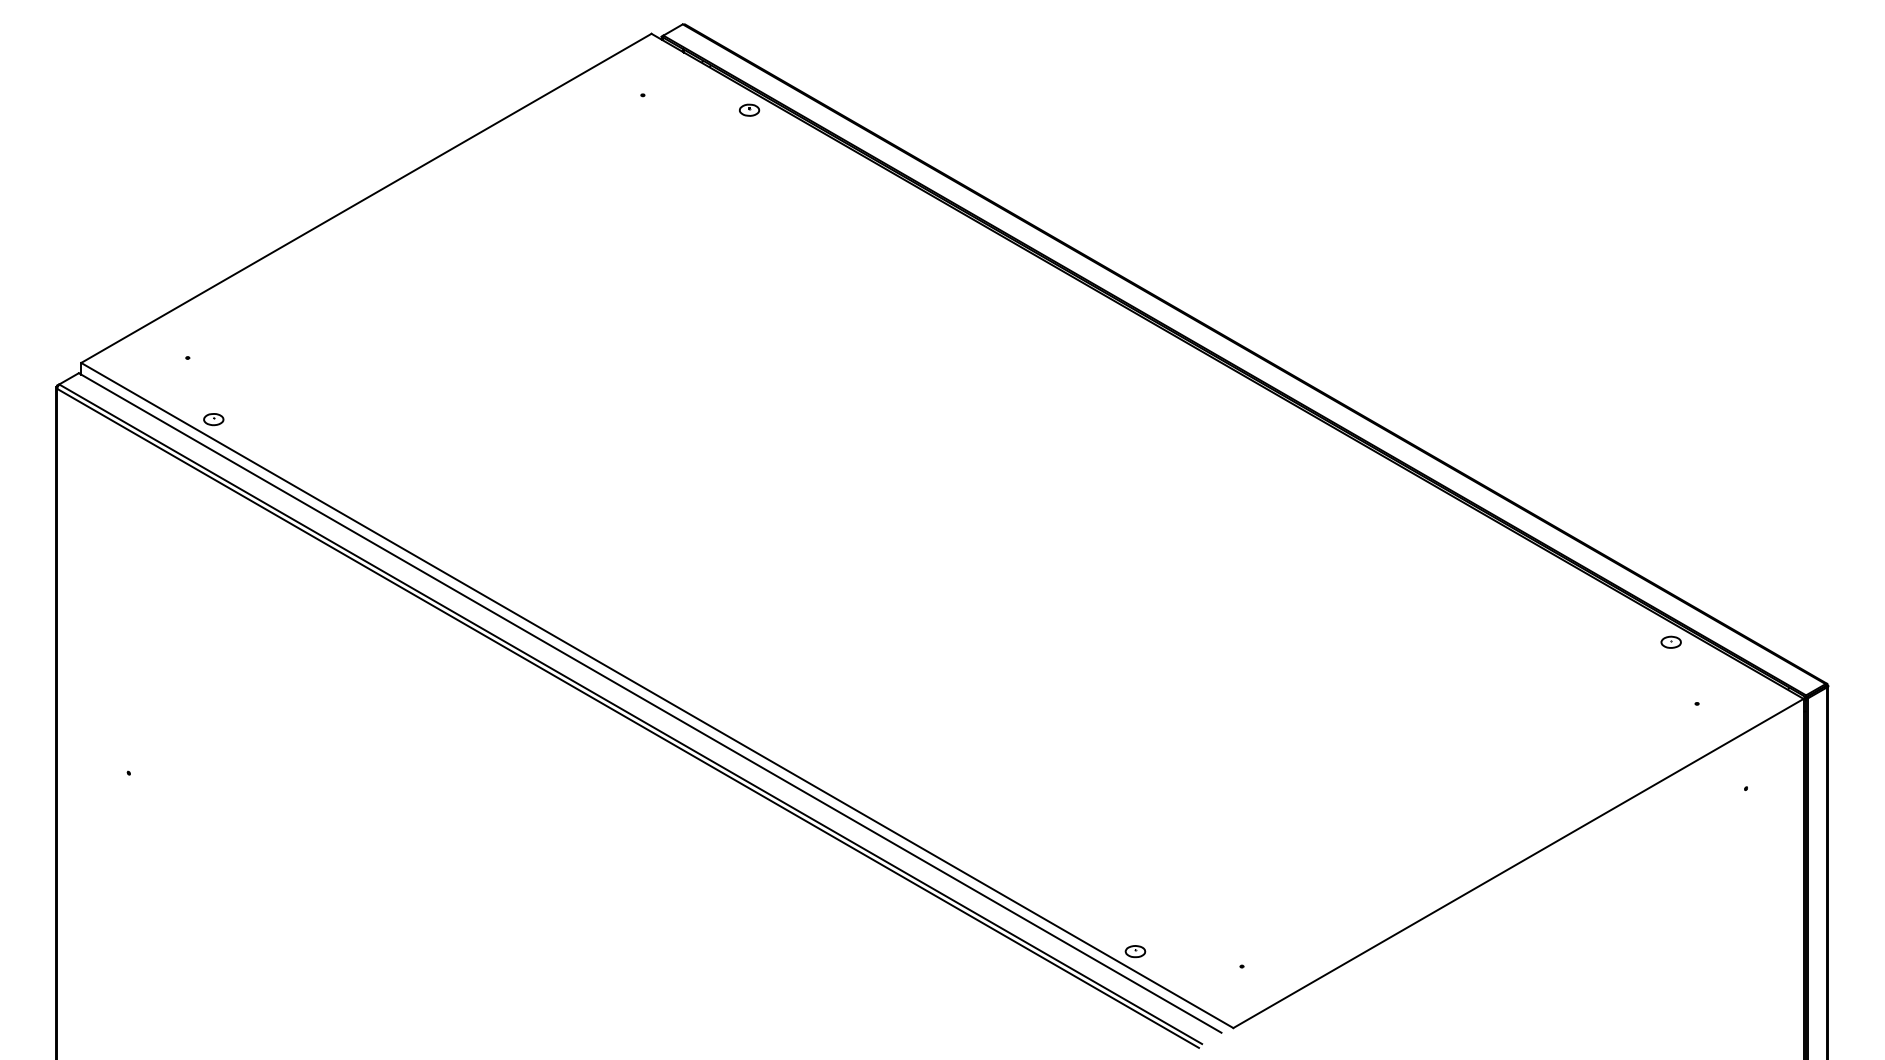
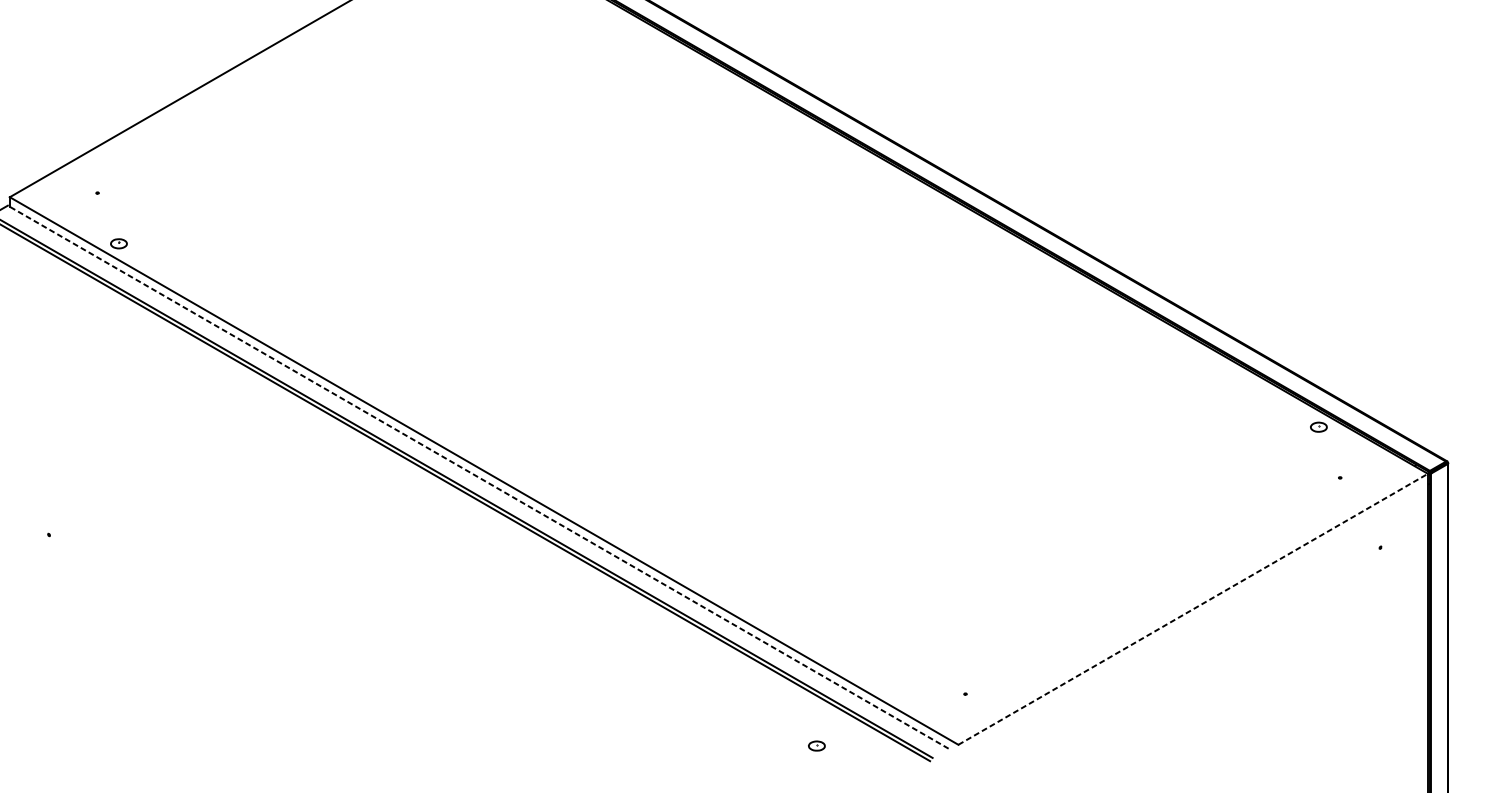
line: (650, 703) -> (478, 477), solid -> dashed
line: (1518, 863) -> (1193, 609), solid -> dashed
part: (1135, 951) -> (816, 745), moved

